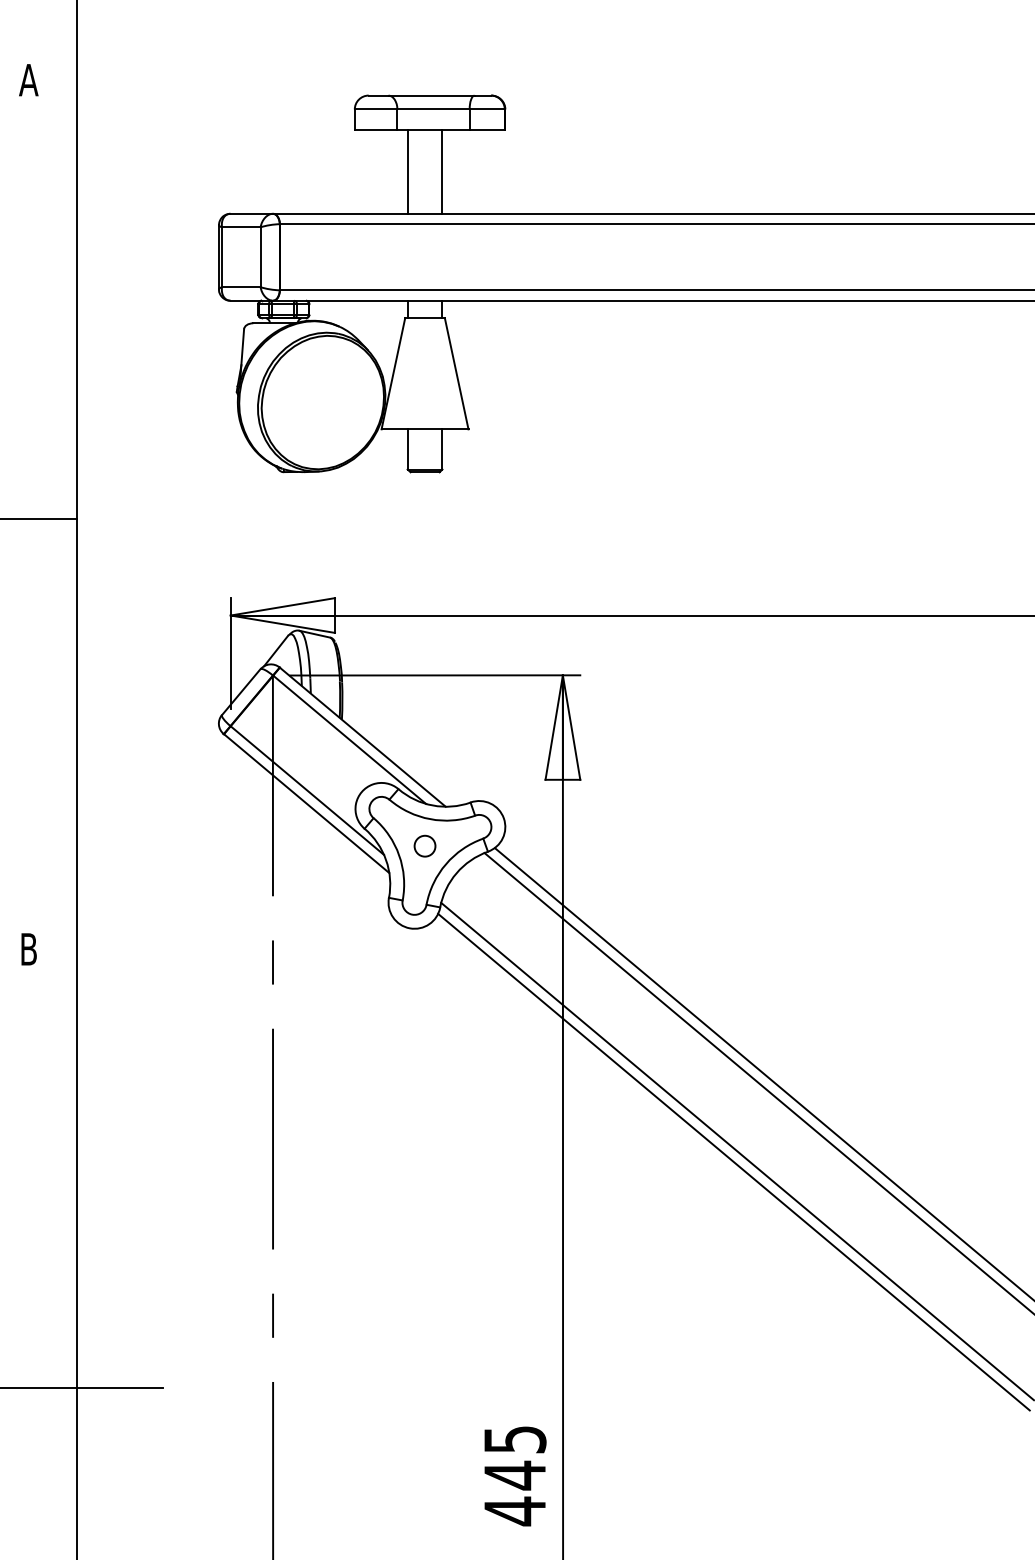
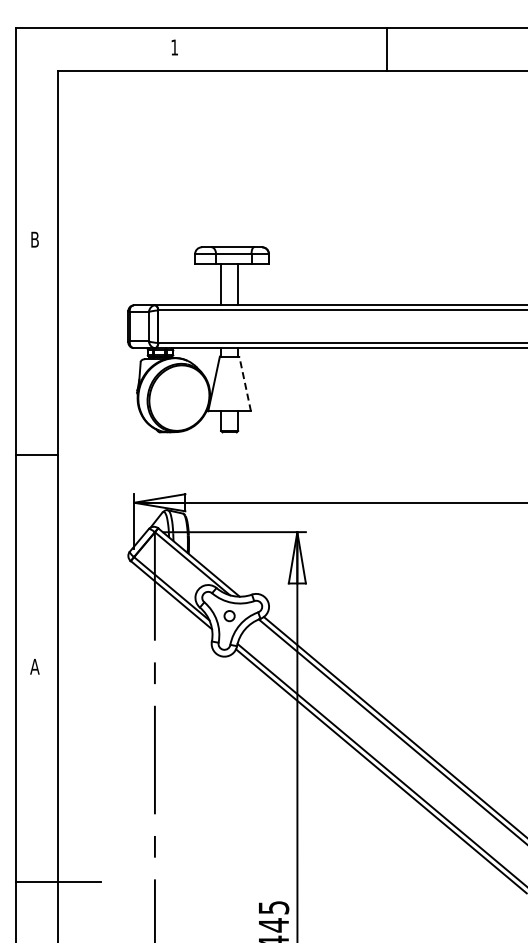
text: (27, 79) -> (34, 239), A -> B
line: (457, 372) -> (245, 383), solid -> dashed
text: (27, 948) -> (34, 666), B -> A

